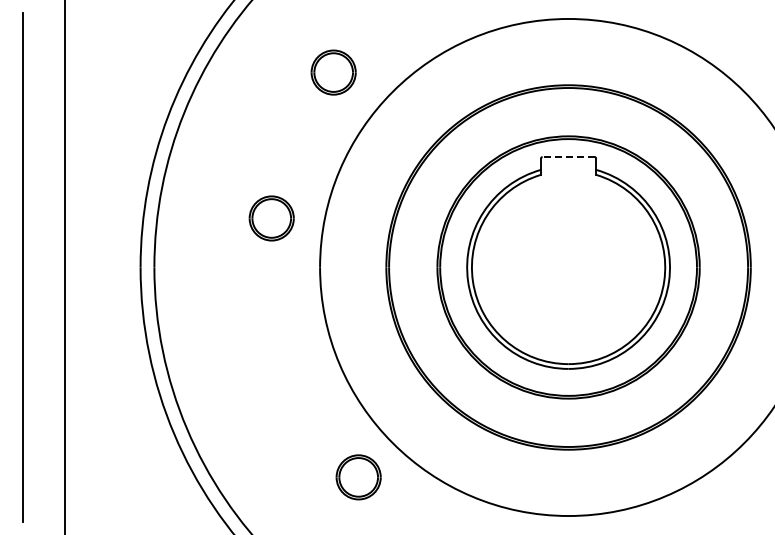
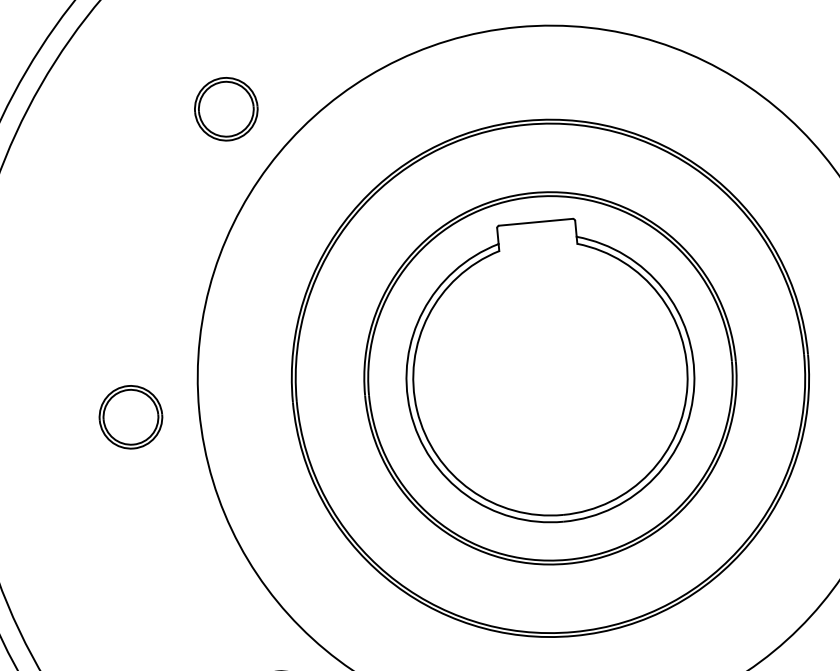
part: (333, 72) -> (226, 109), moved
line: (568, 157) -> (535, 222), dashed -> solid
part: (271, 218) -> (130, 417), moved

